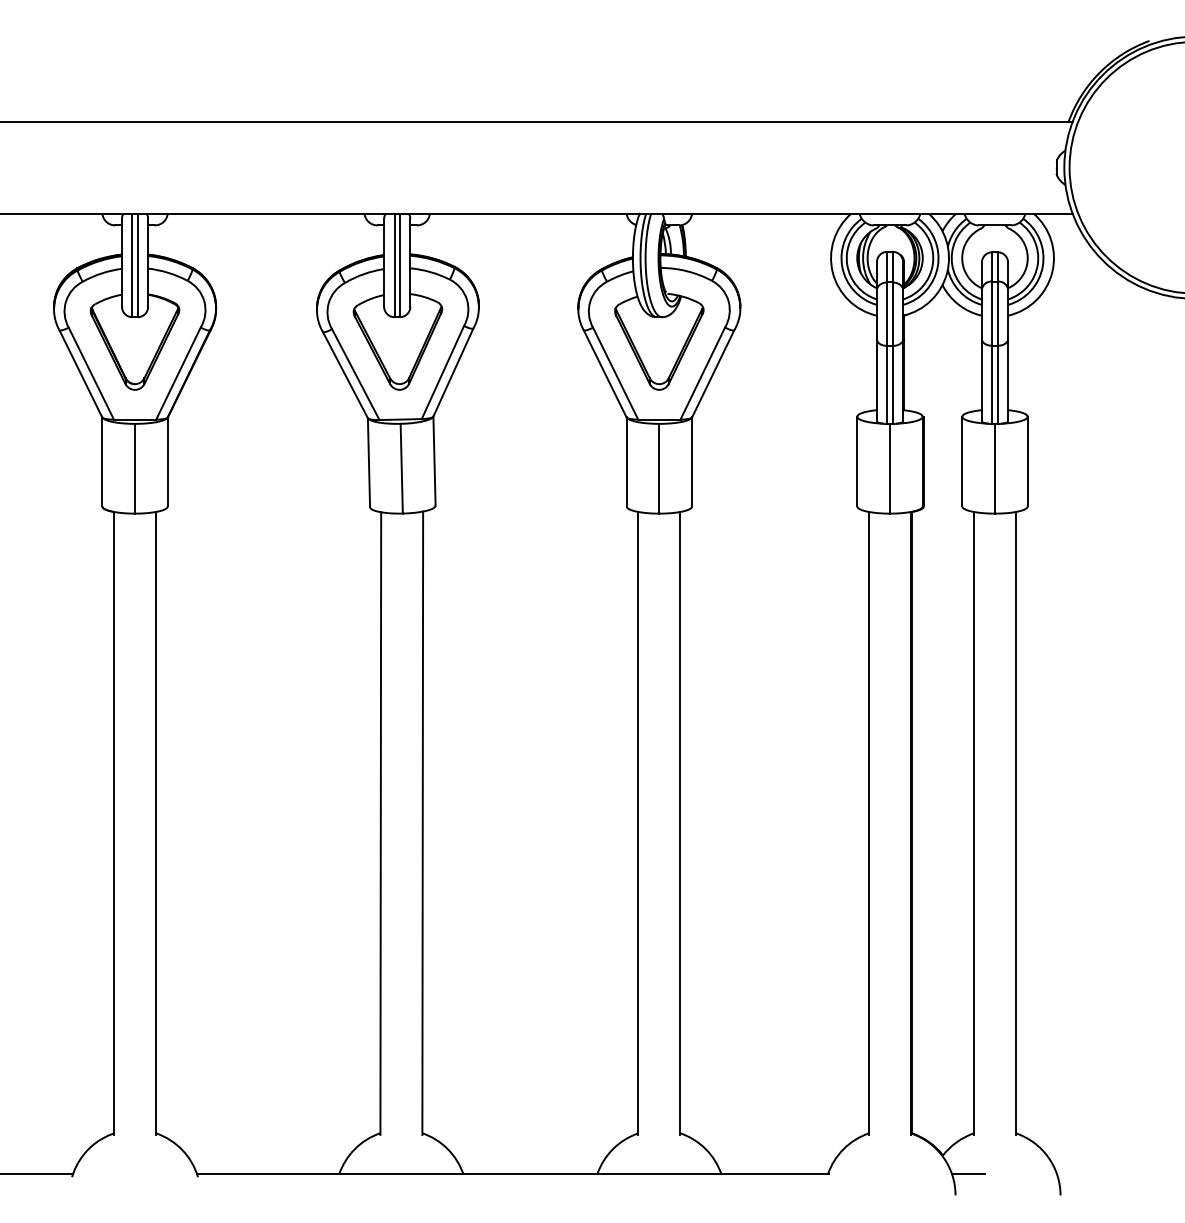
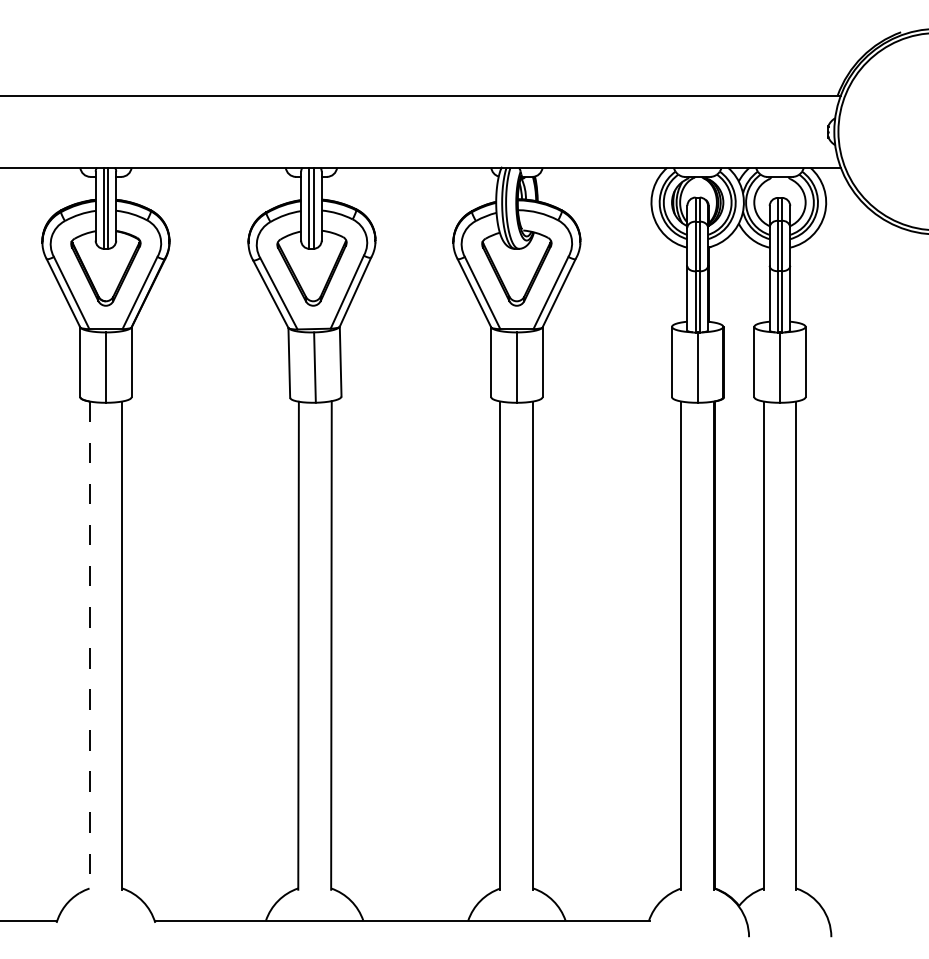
line: (114, 823) -> (89, 645), solid -> dashed
line: (968, 1174) -> (759, 920), removed

